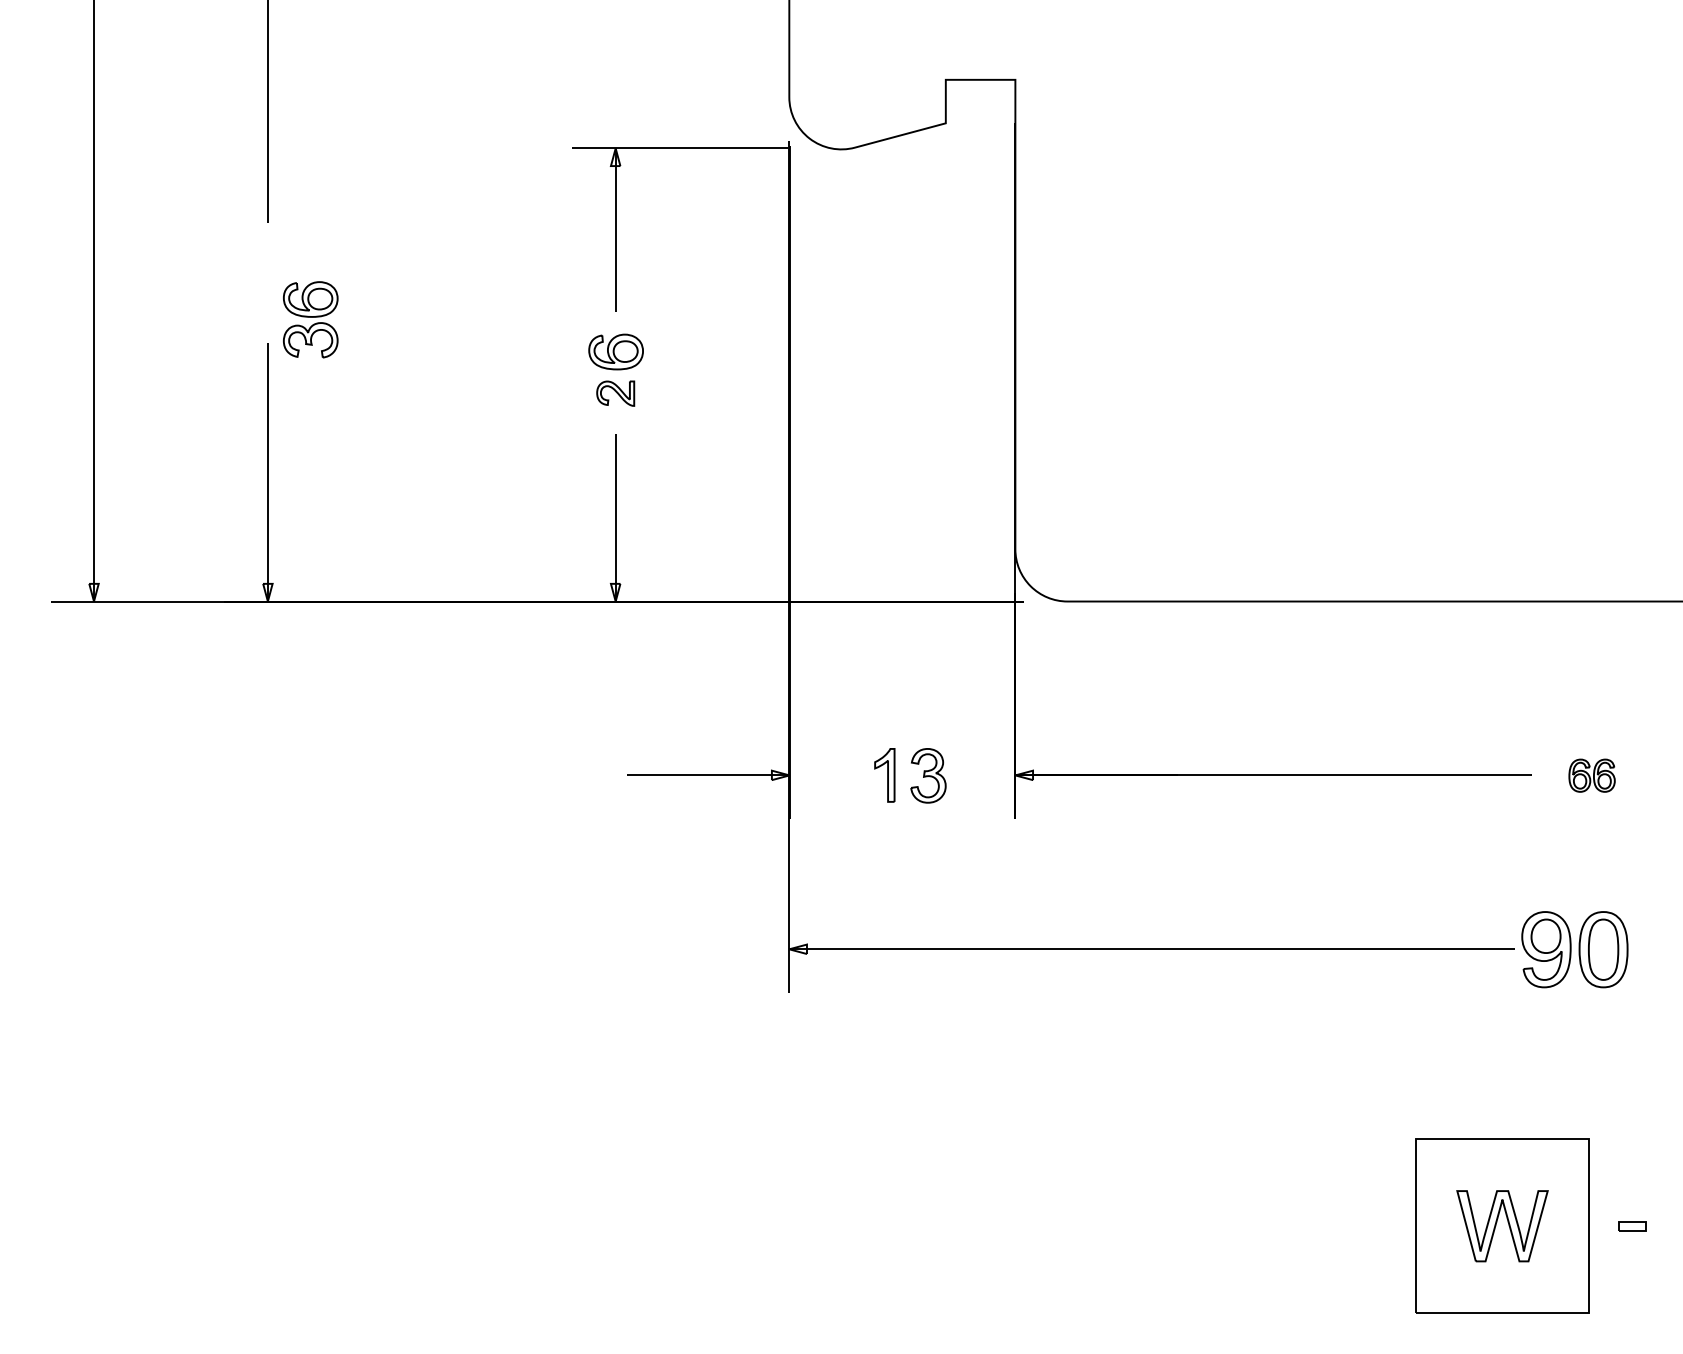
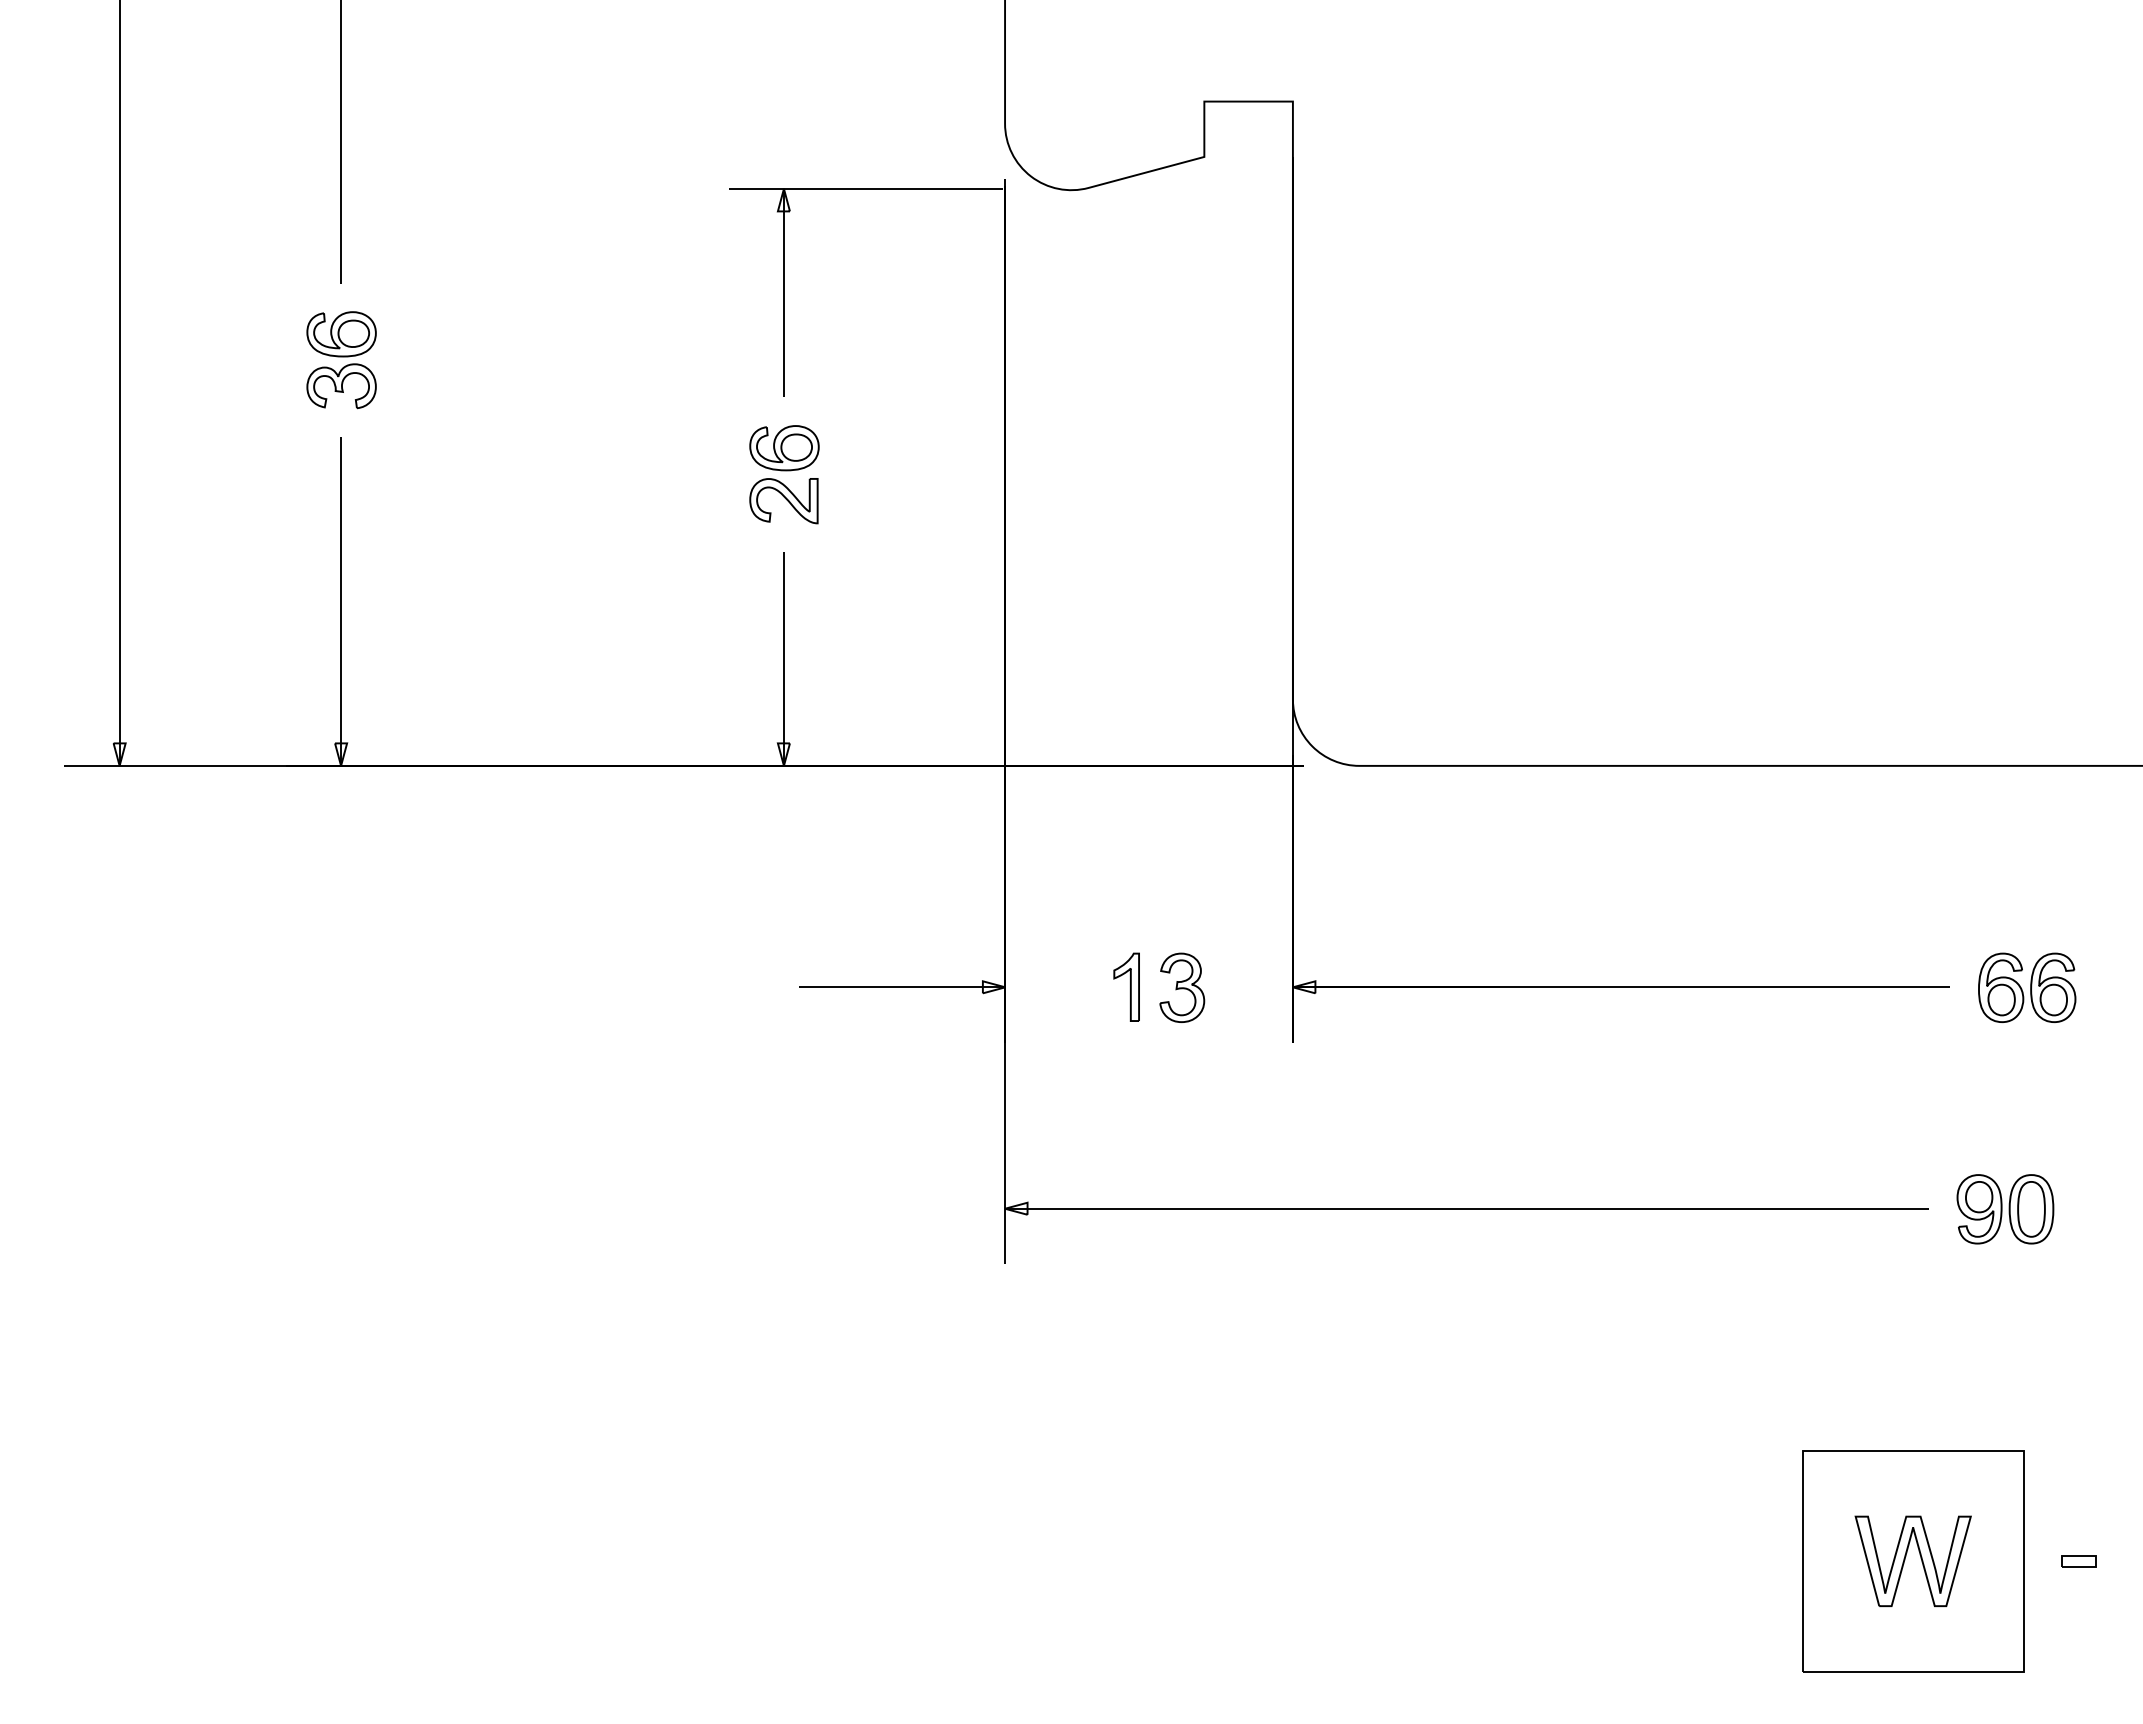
part: (310, 320) -> (341, 360), moved
part: (615, 393) -> (783, 501), size x1.43
part: (1592, 775) -> (2027, 987), size x1.67
part: (1574, 949) -> (2005, 1209), size x0.71

